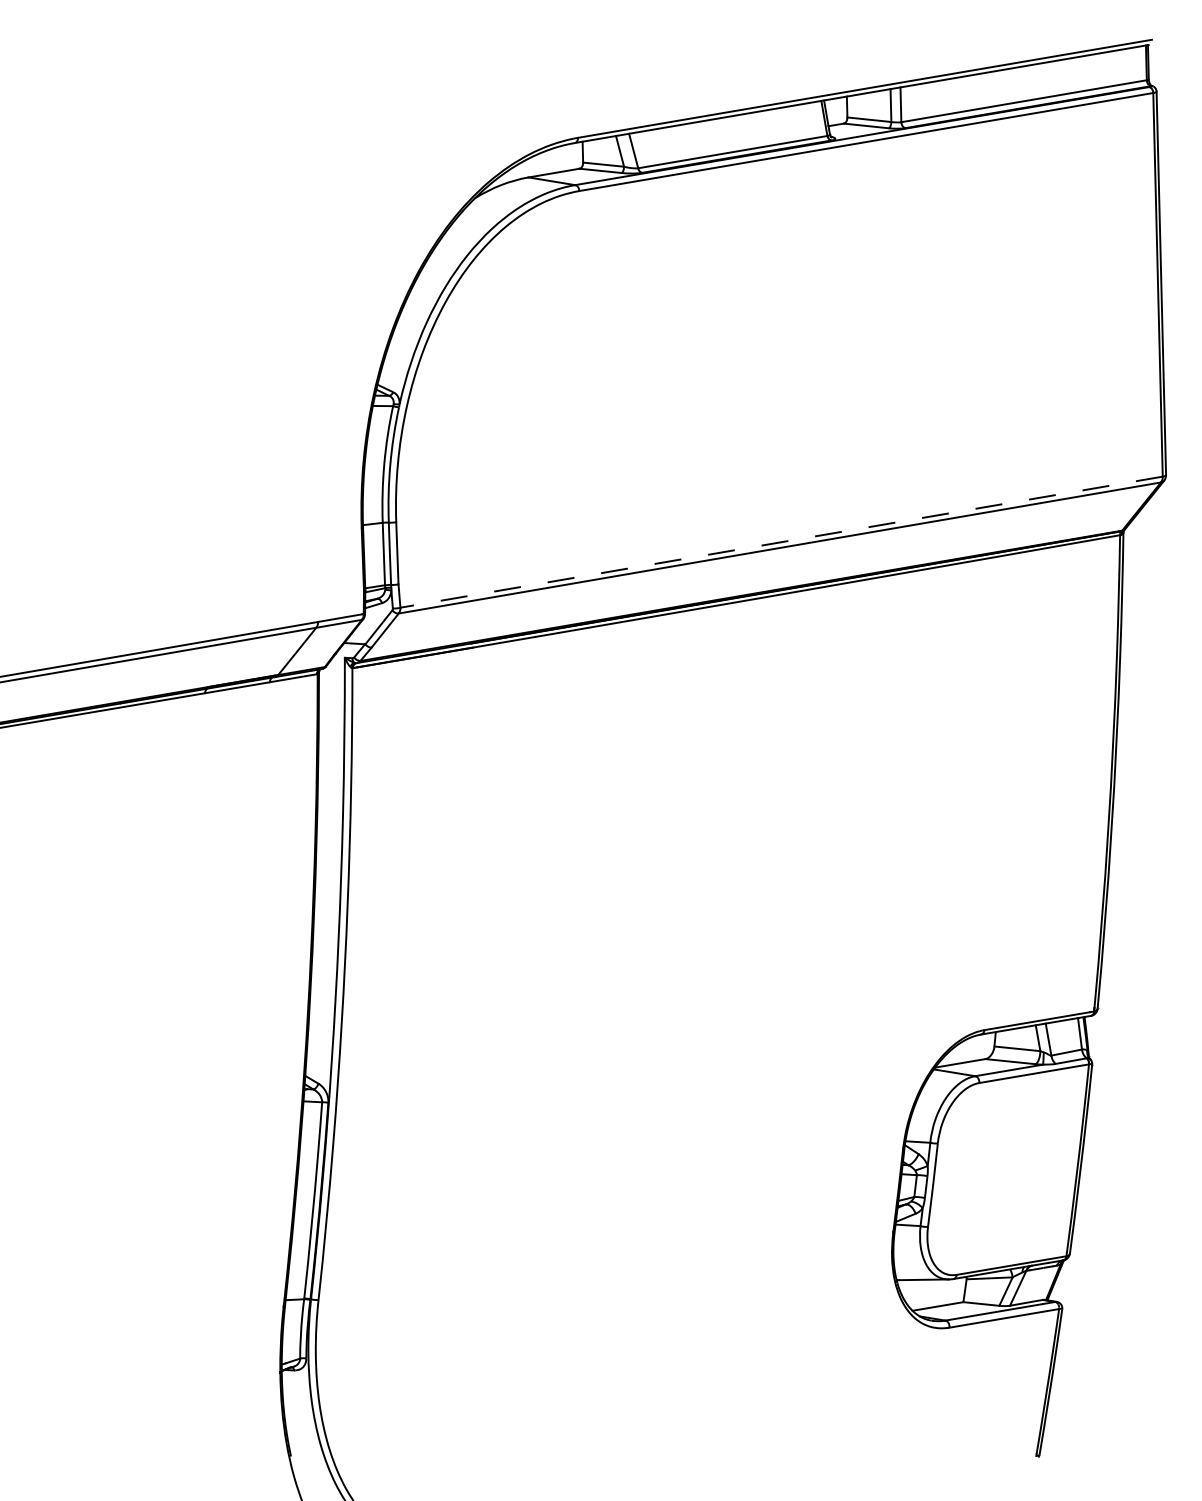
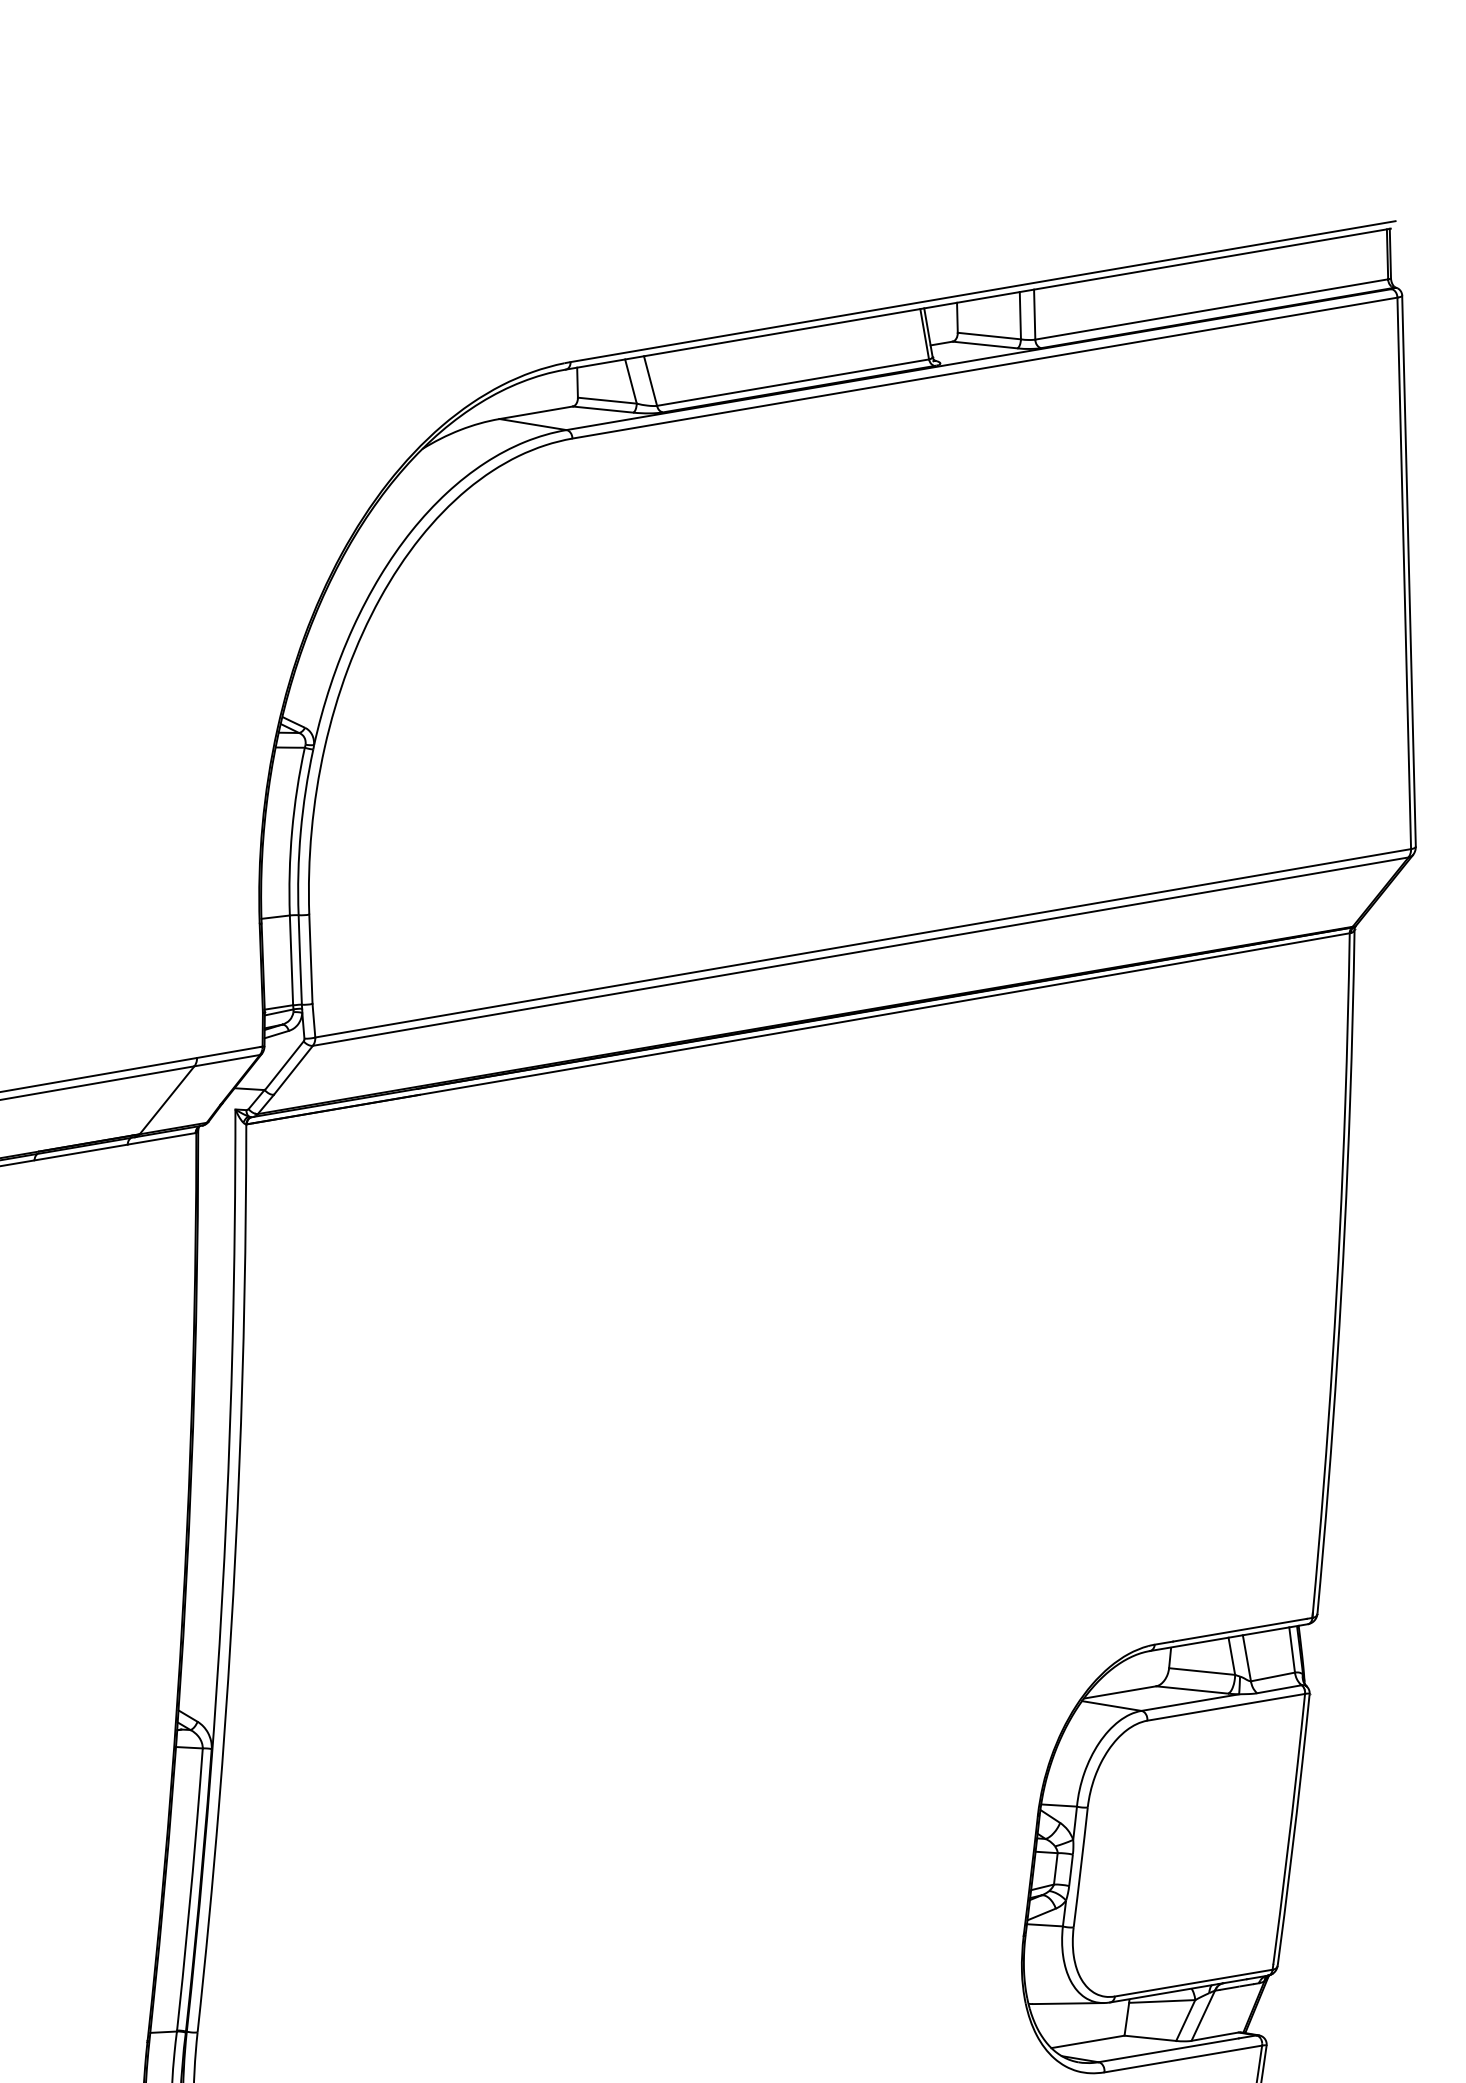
line: (781, 542) -> (863, 943), dashed -> solid

